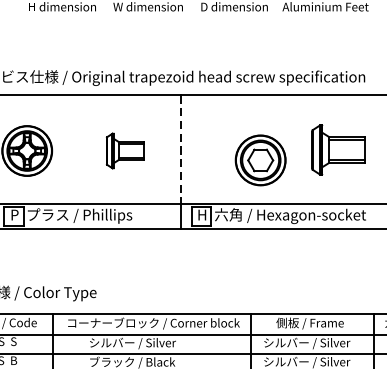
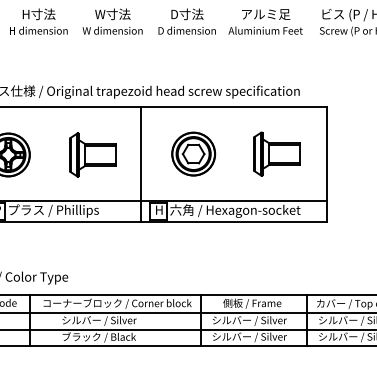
line: (181, 149) -> (141, 153), dashed -> solid
part: (124, 150) -> (92, 154), size x1.43
part: (260, 159) -> (193, 153), moved

